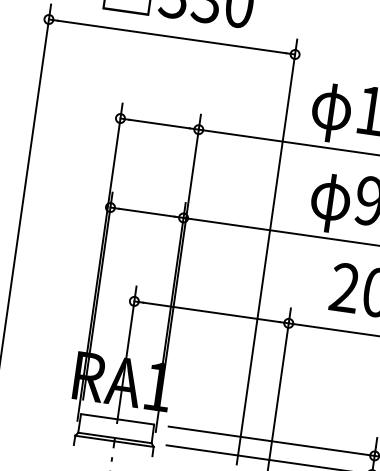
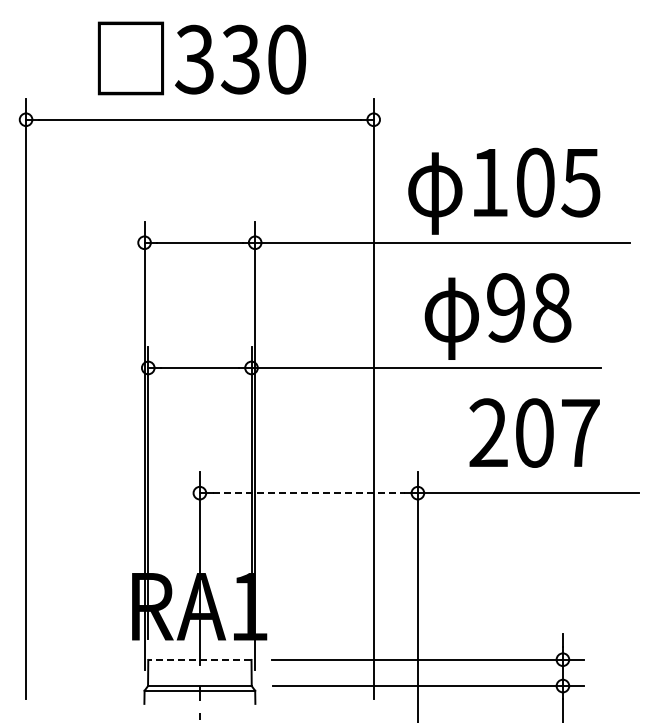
line: (211, 312) -> (309, 493), solid -> dashed
line: (117, 419) -> (199, 659), solid -> dashed

